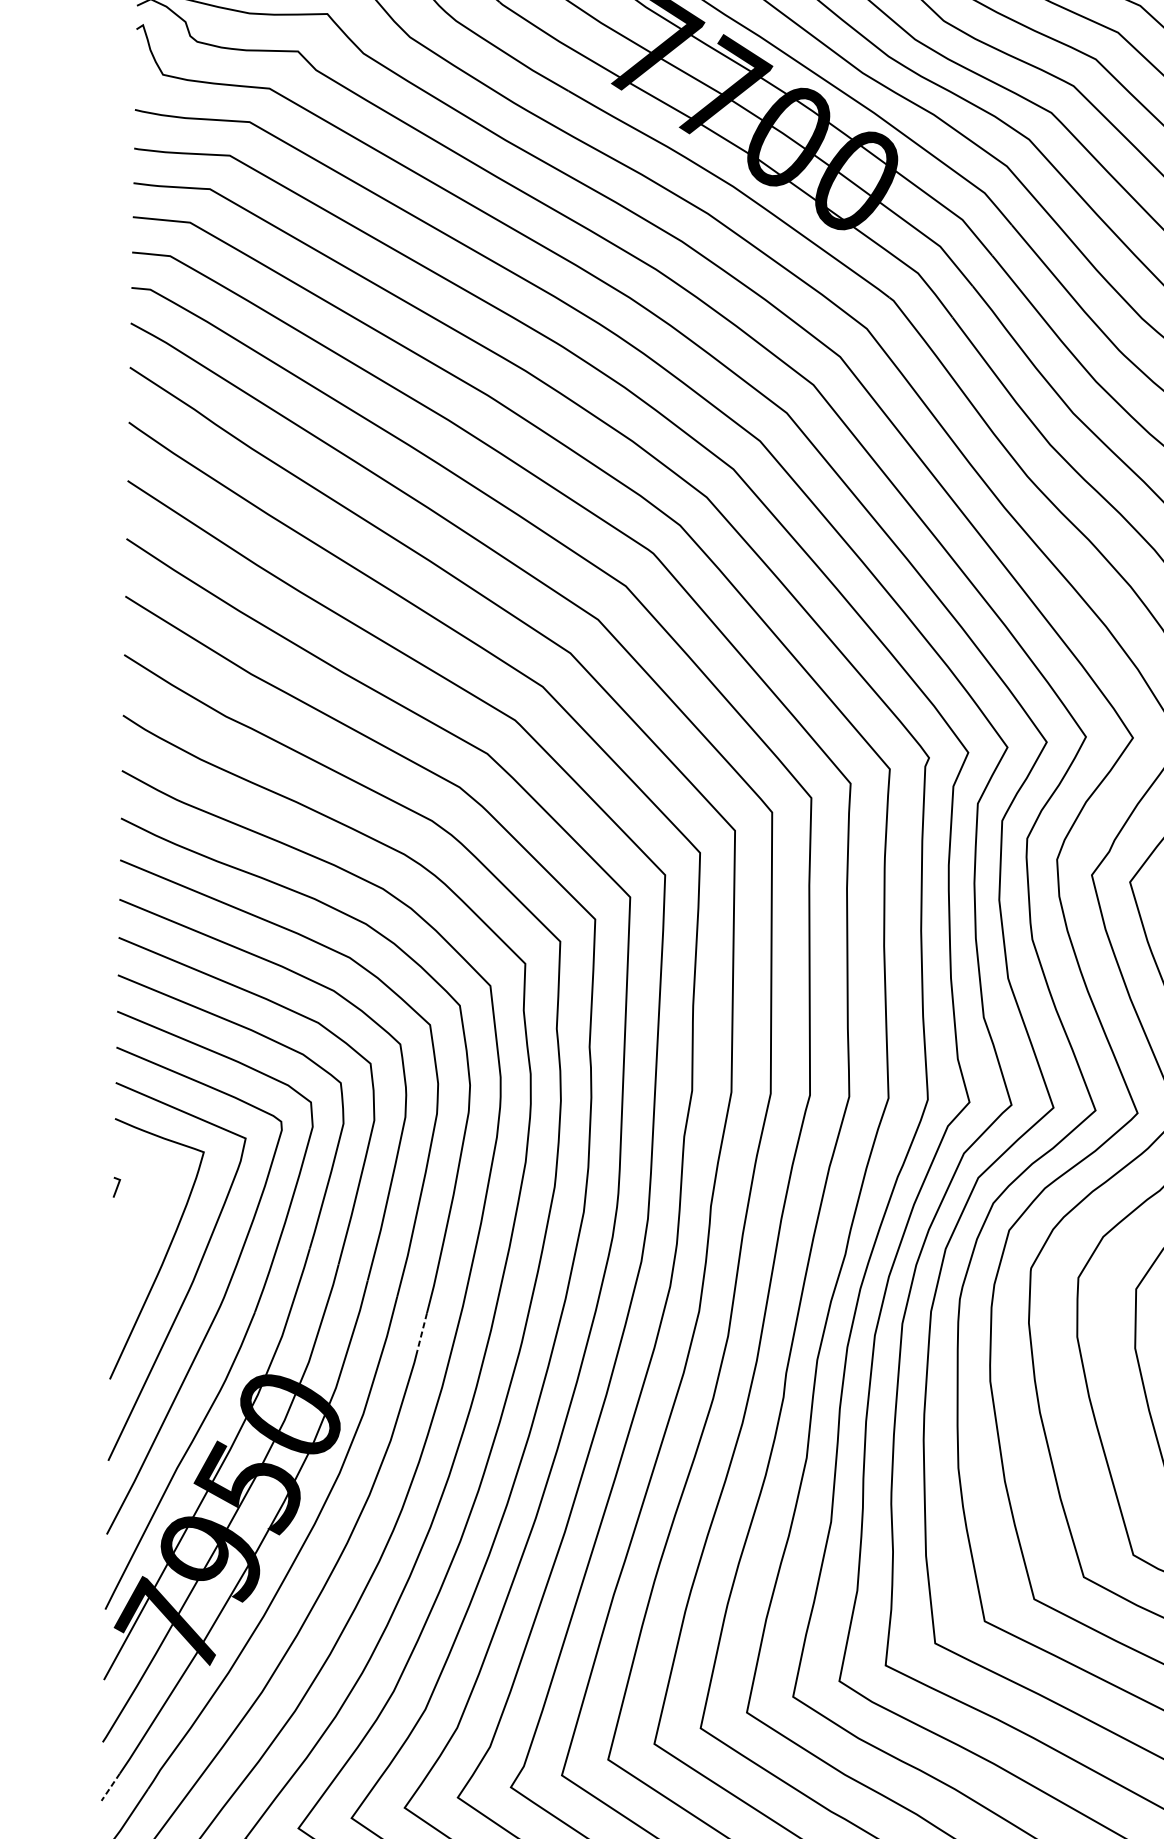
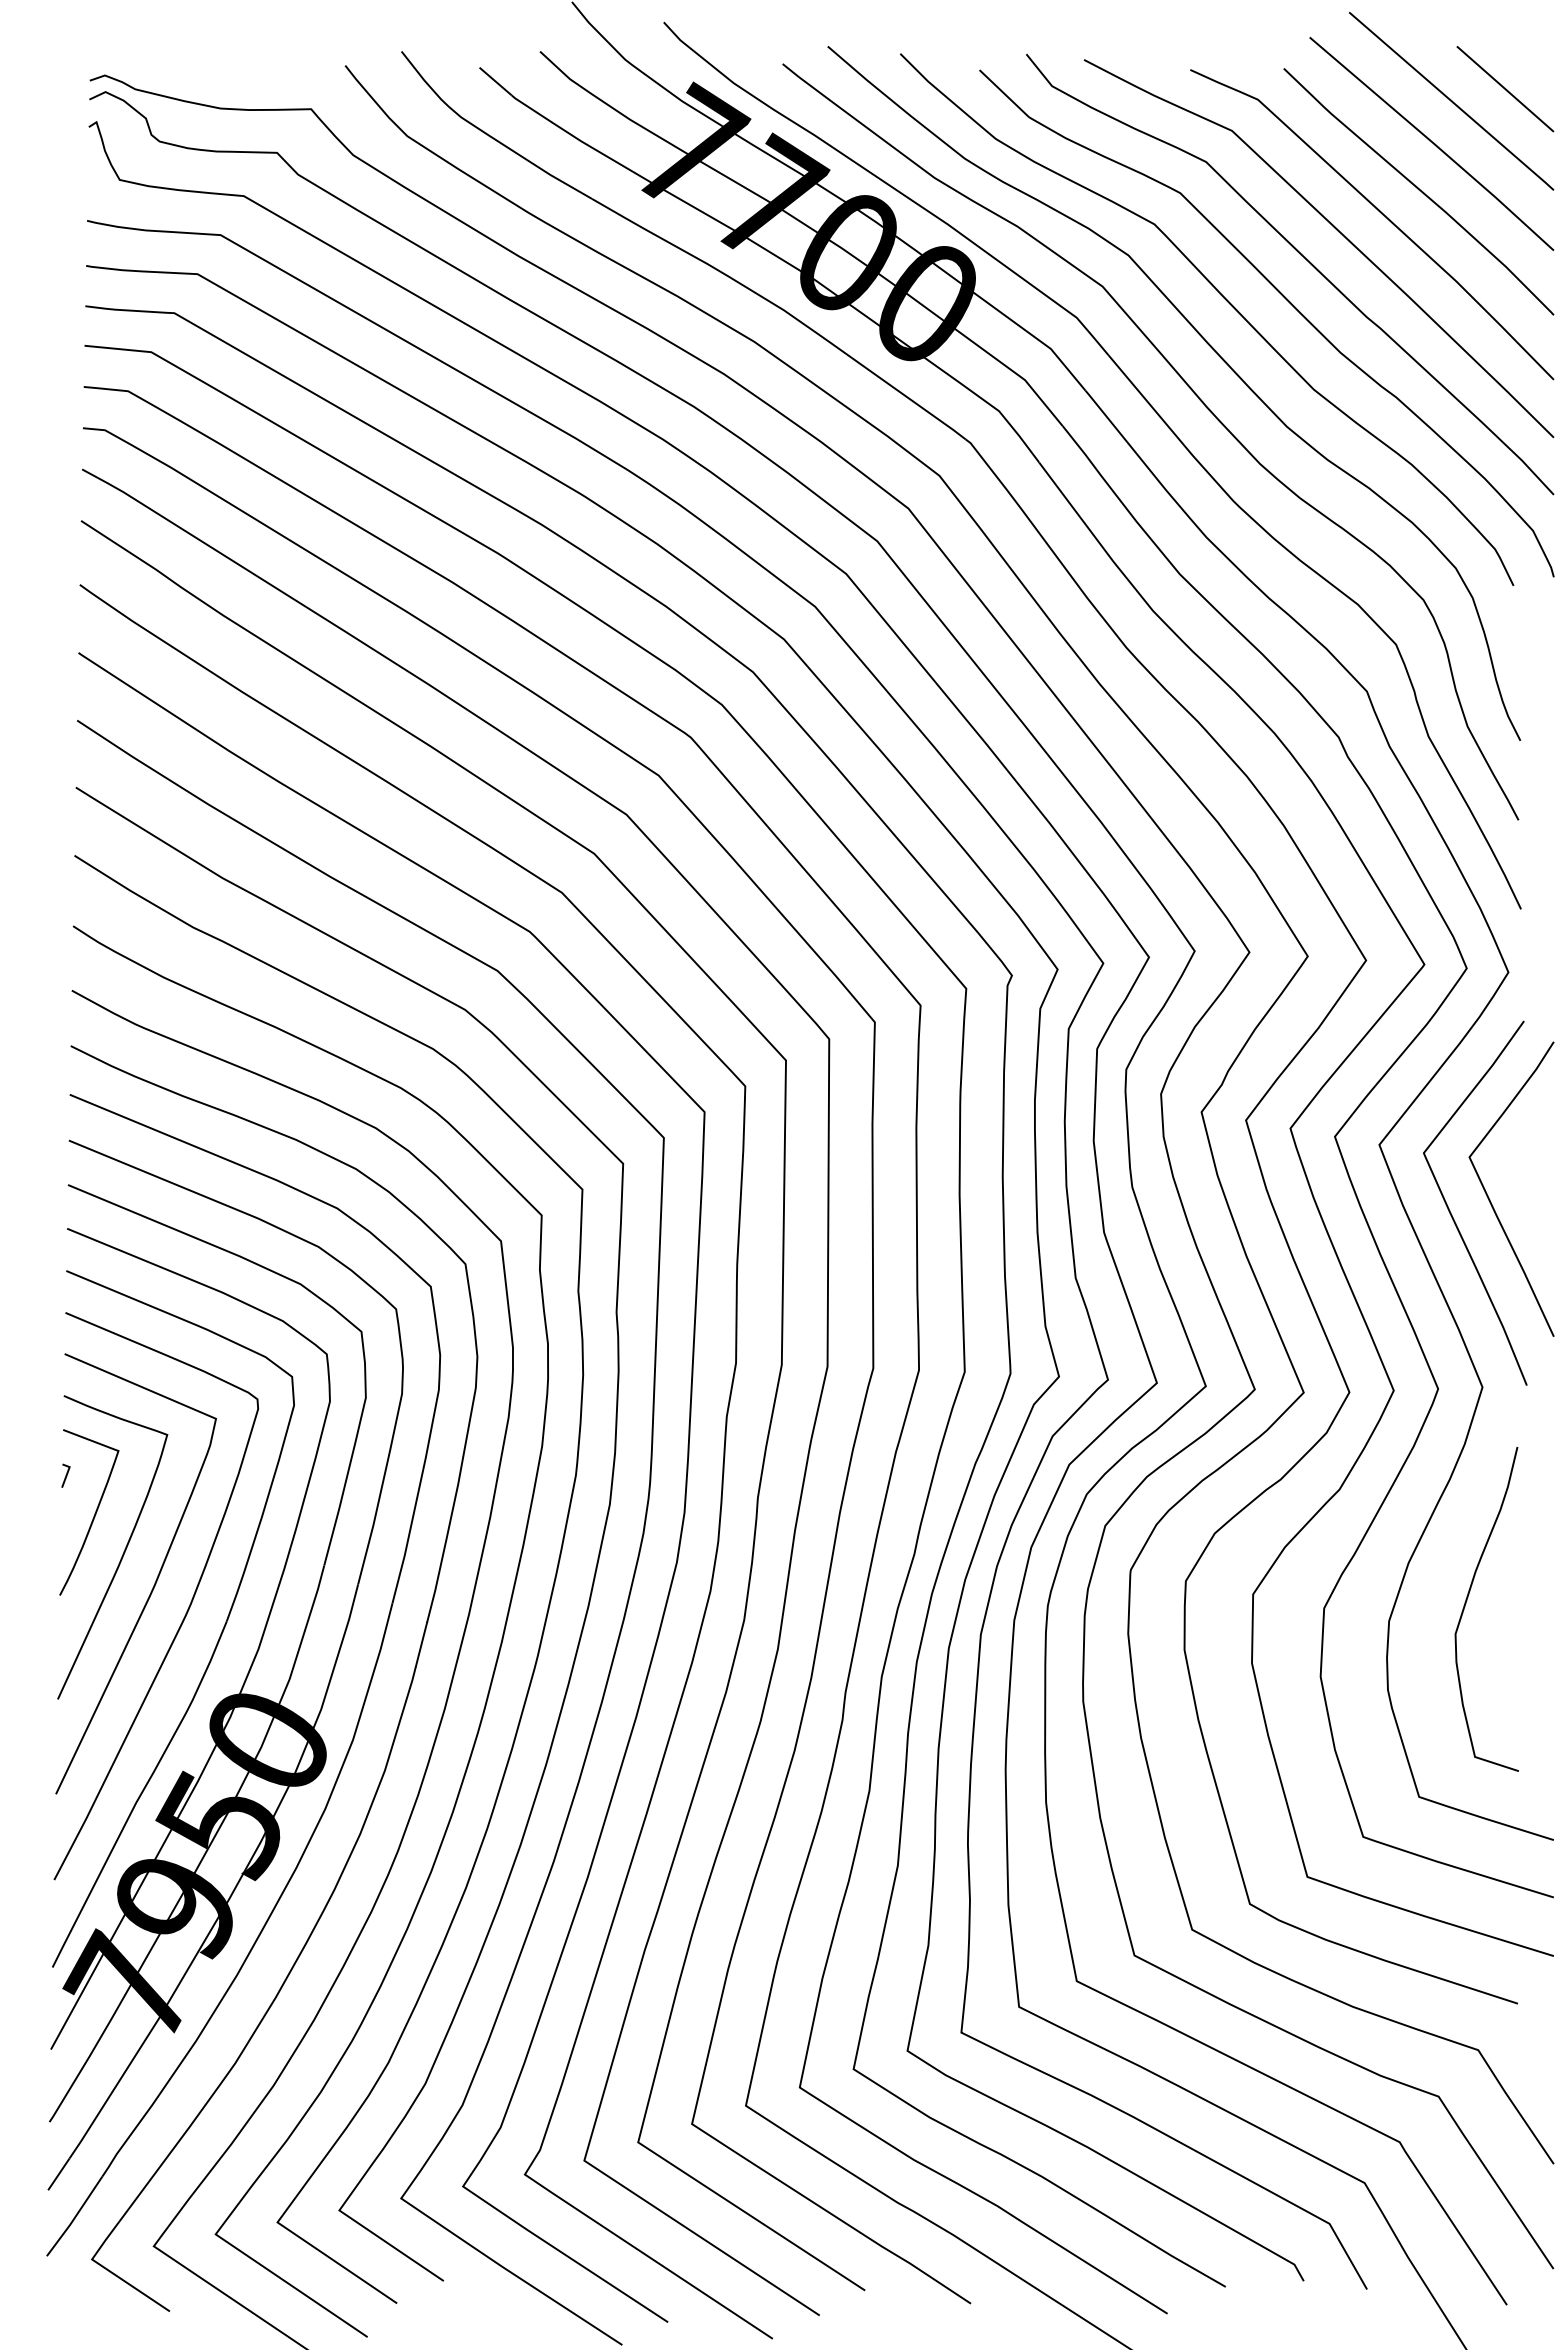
curve: (141, 1219) -> (94, 1513), added
line: (422, 1332) -> (421, 1644), dashed -> solid
line: (110, 1787) -> (58, 2174), dashed -> solid

